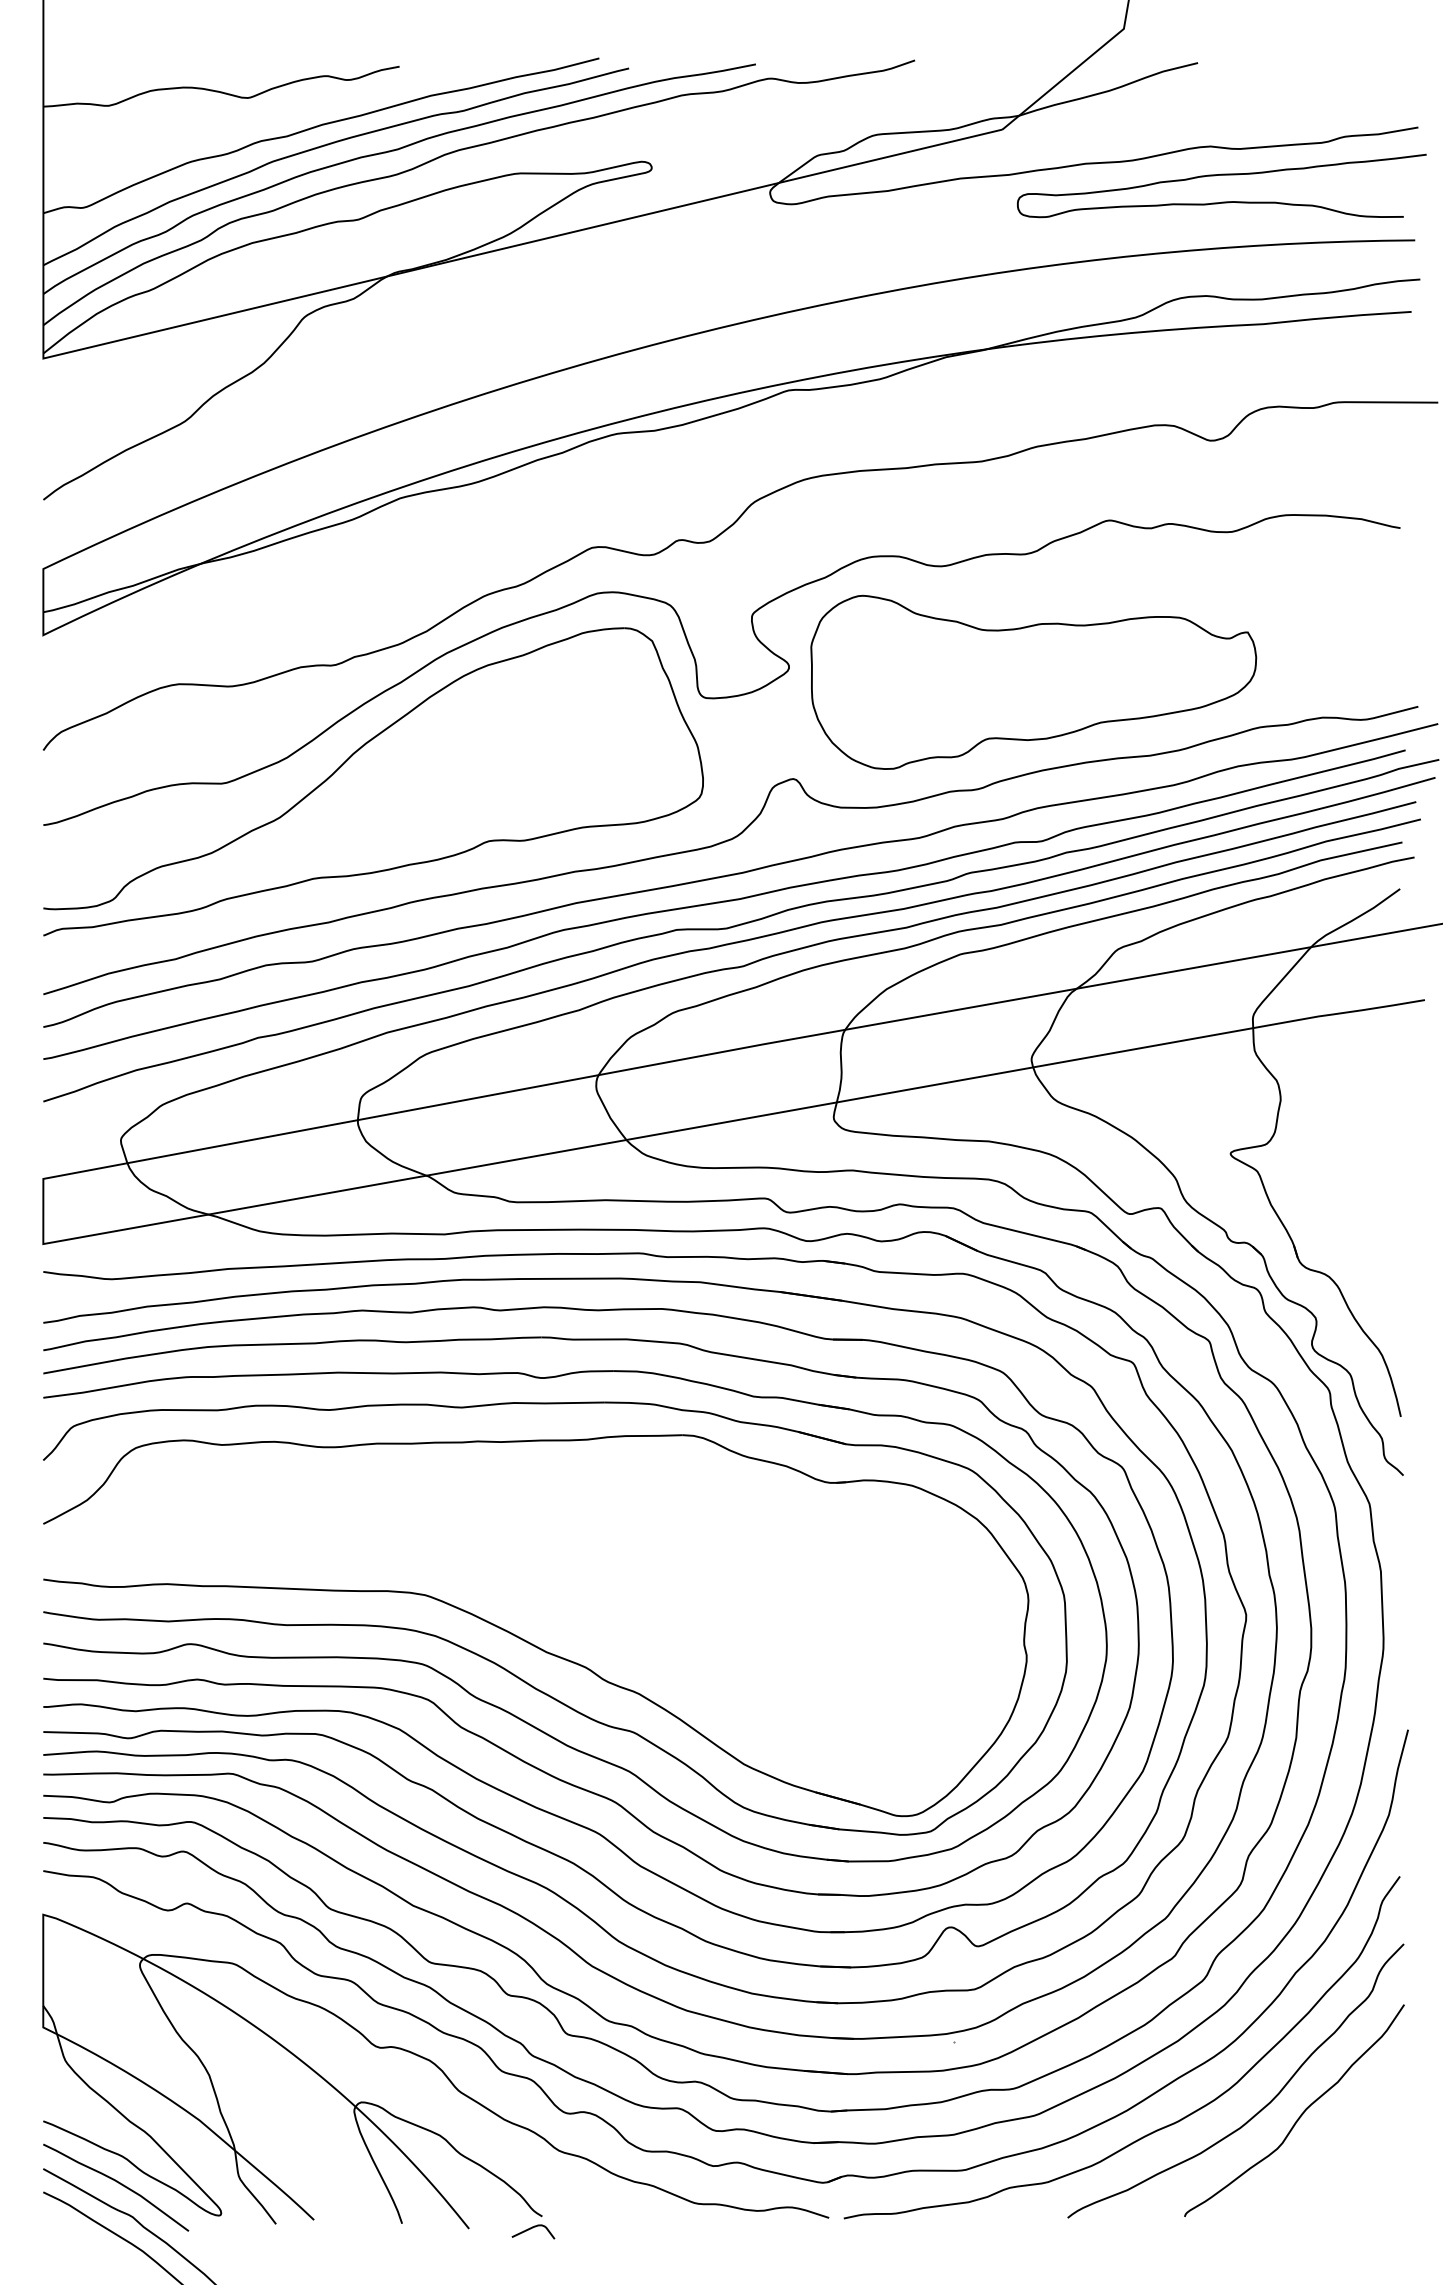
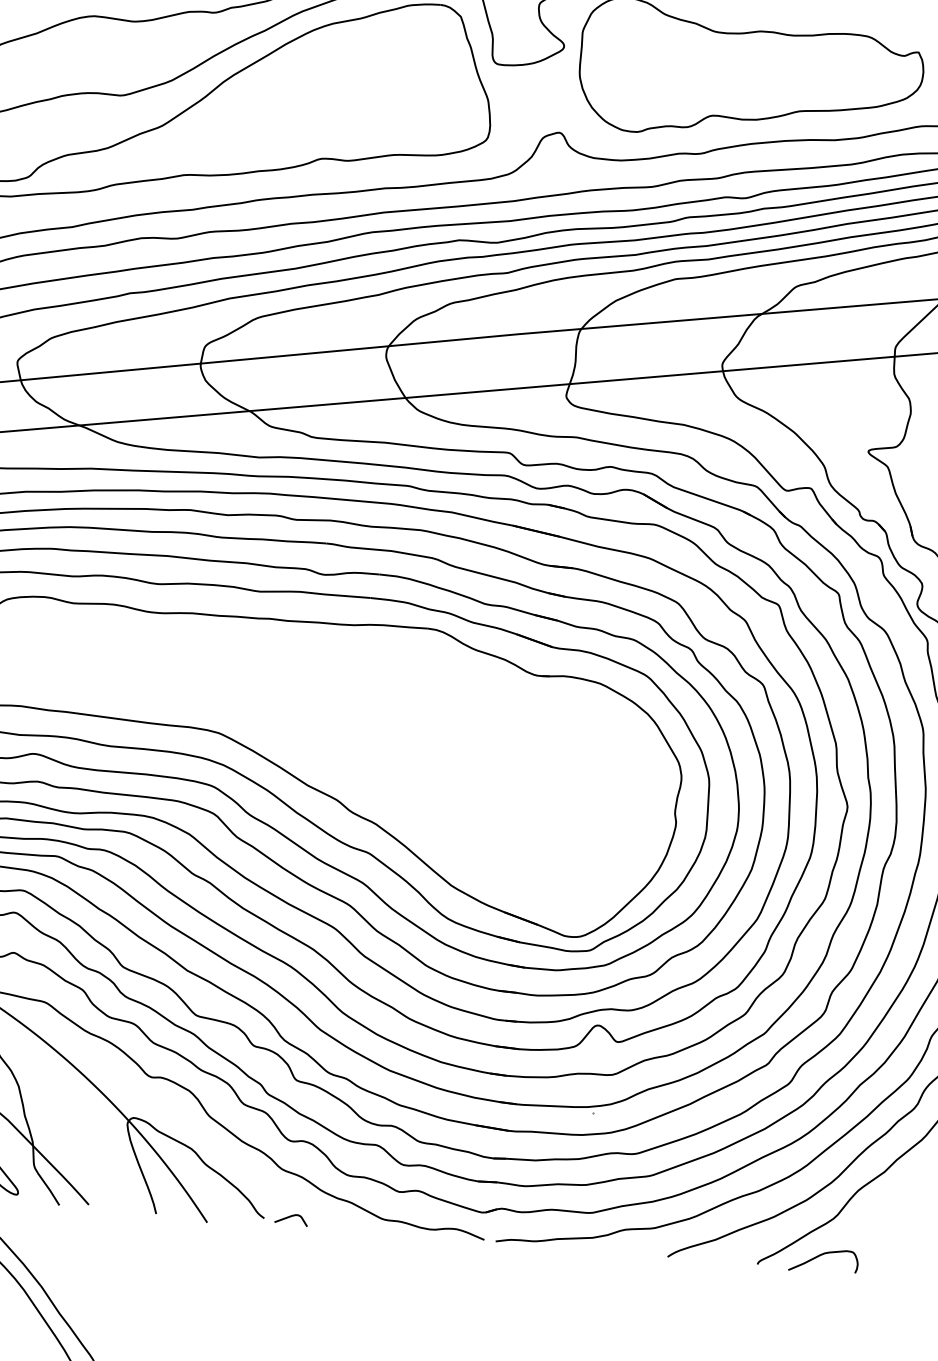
curve: (1266, 2197) -> (821, 1255), added
curve: (533, 2228) -> (291, 1217), moved

